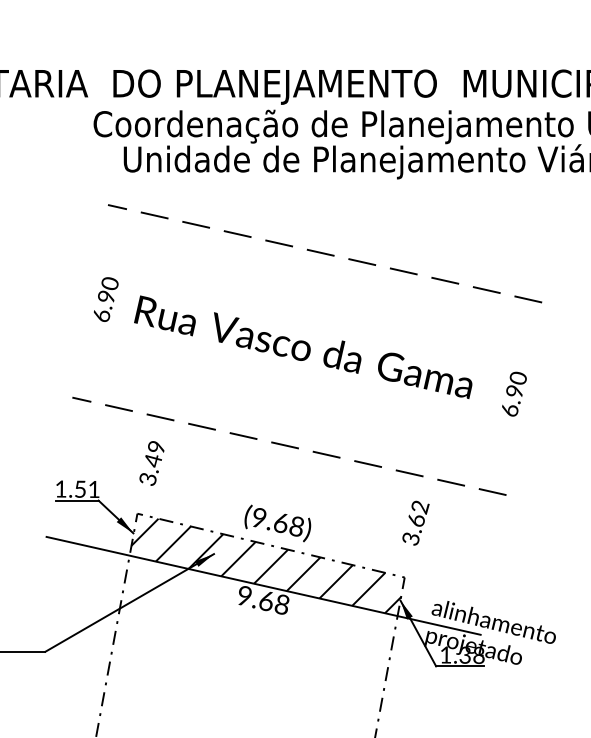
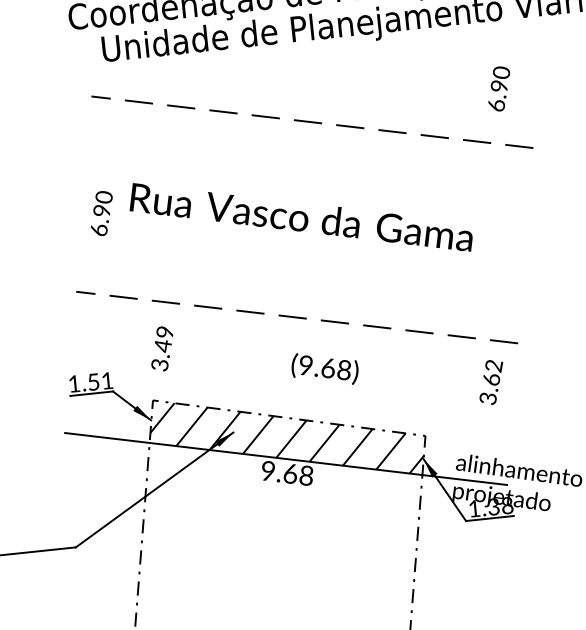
text: (106, 299) -> (102, 213), moved
text: (514, 393) -> (499, 88), moved
text: (415, 522) -> (490, 381), moved
text: (277, 523) -> (324, 369), moved

